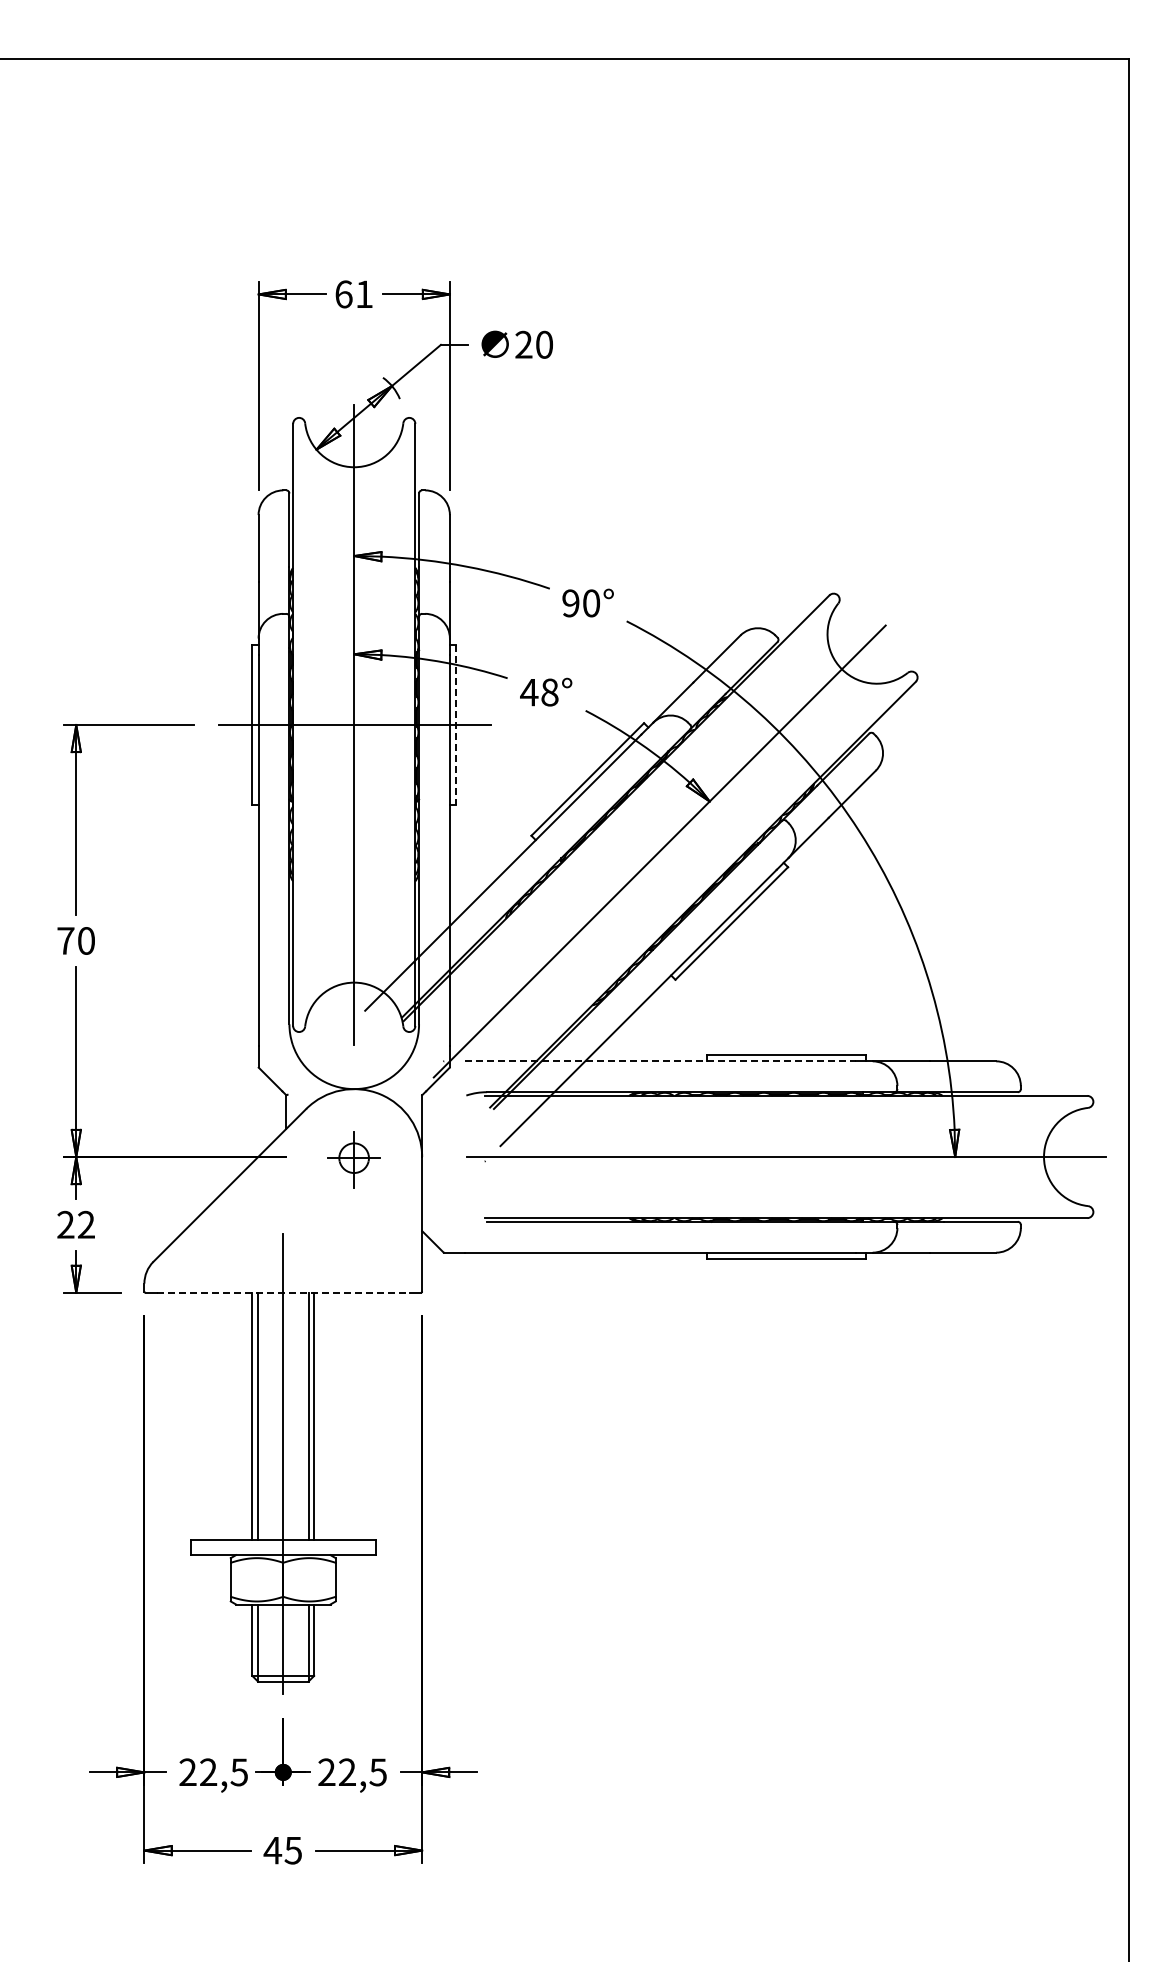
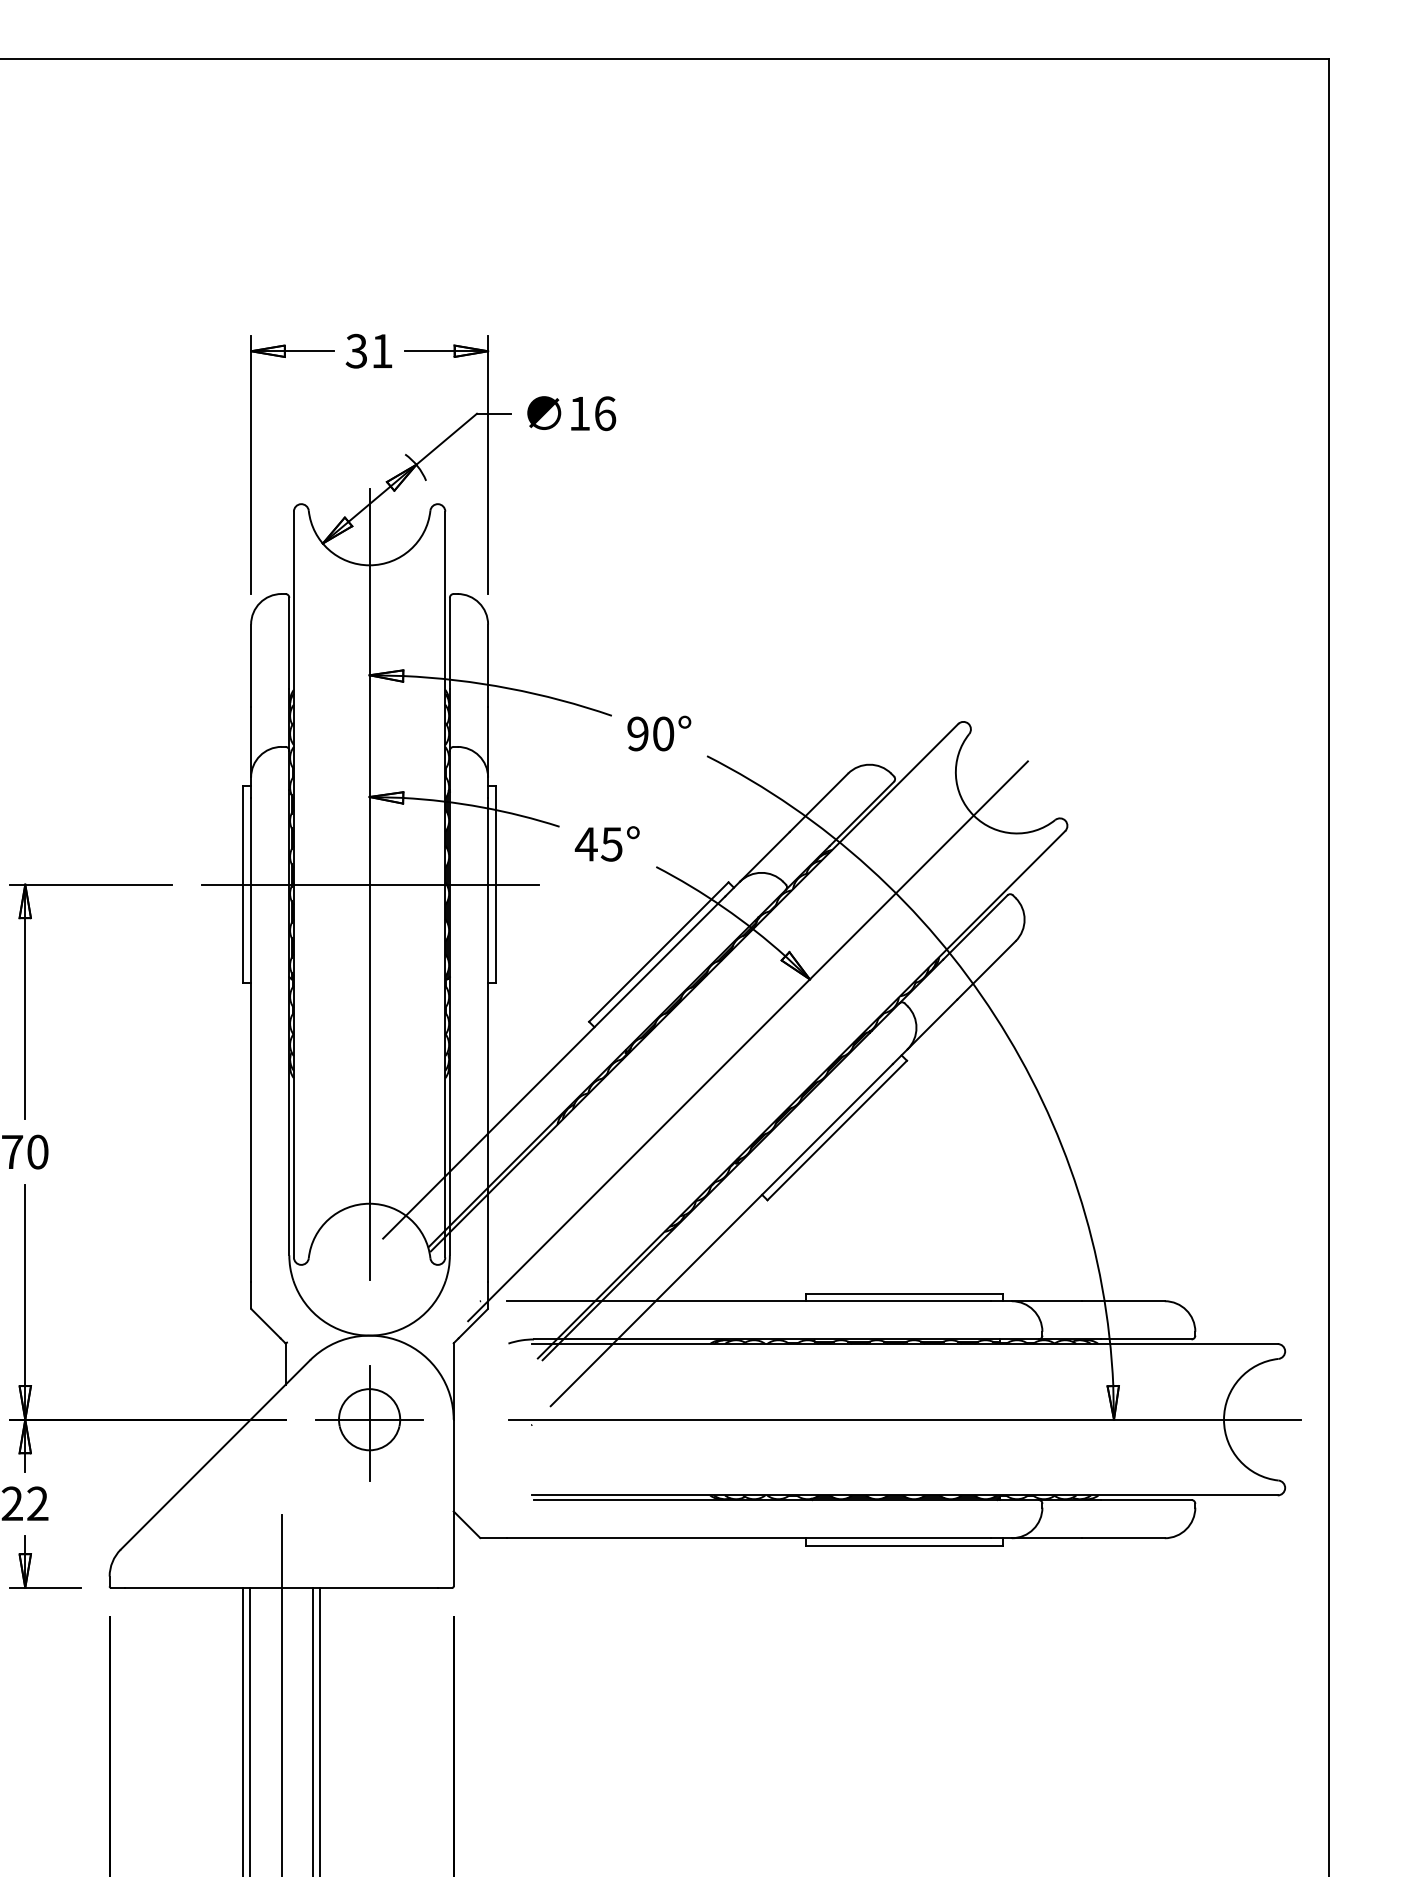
text: (343, 294) -> (356, 351), 61 -> 31
text: (534, 344) -> (592, 413), 20 -> 16
text: (549, 692) -> (611, 844), 48° -> 45°
line: (456, 724) -> (496, 883), dashed -> solid
line: (661, 1061) -> (750, 1301), dashed -> solid
part: (353, 1159) -> (368, 1422), size x1.67
line: (283, 1292) -> (281, 1587), dashed -> solid

